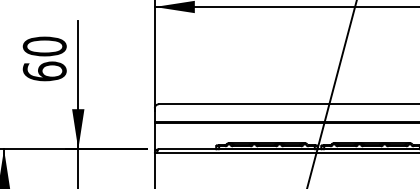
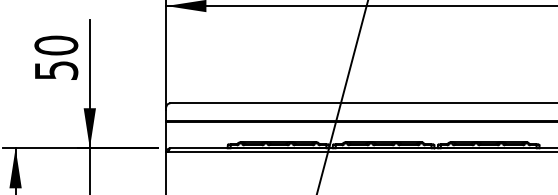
text: (44, 71) -> (56, 70), 60 -> 50

